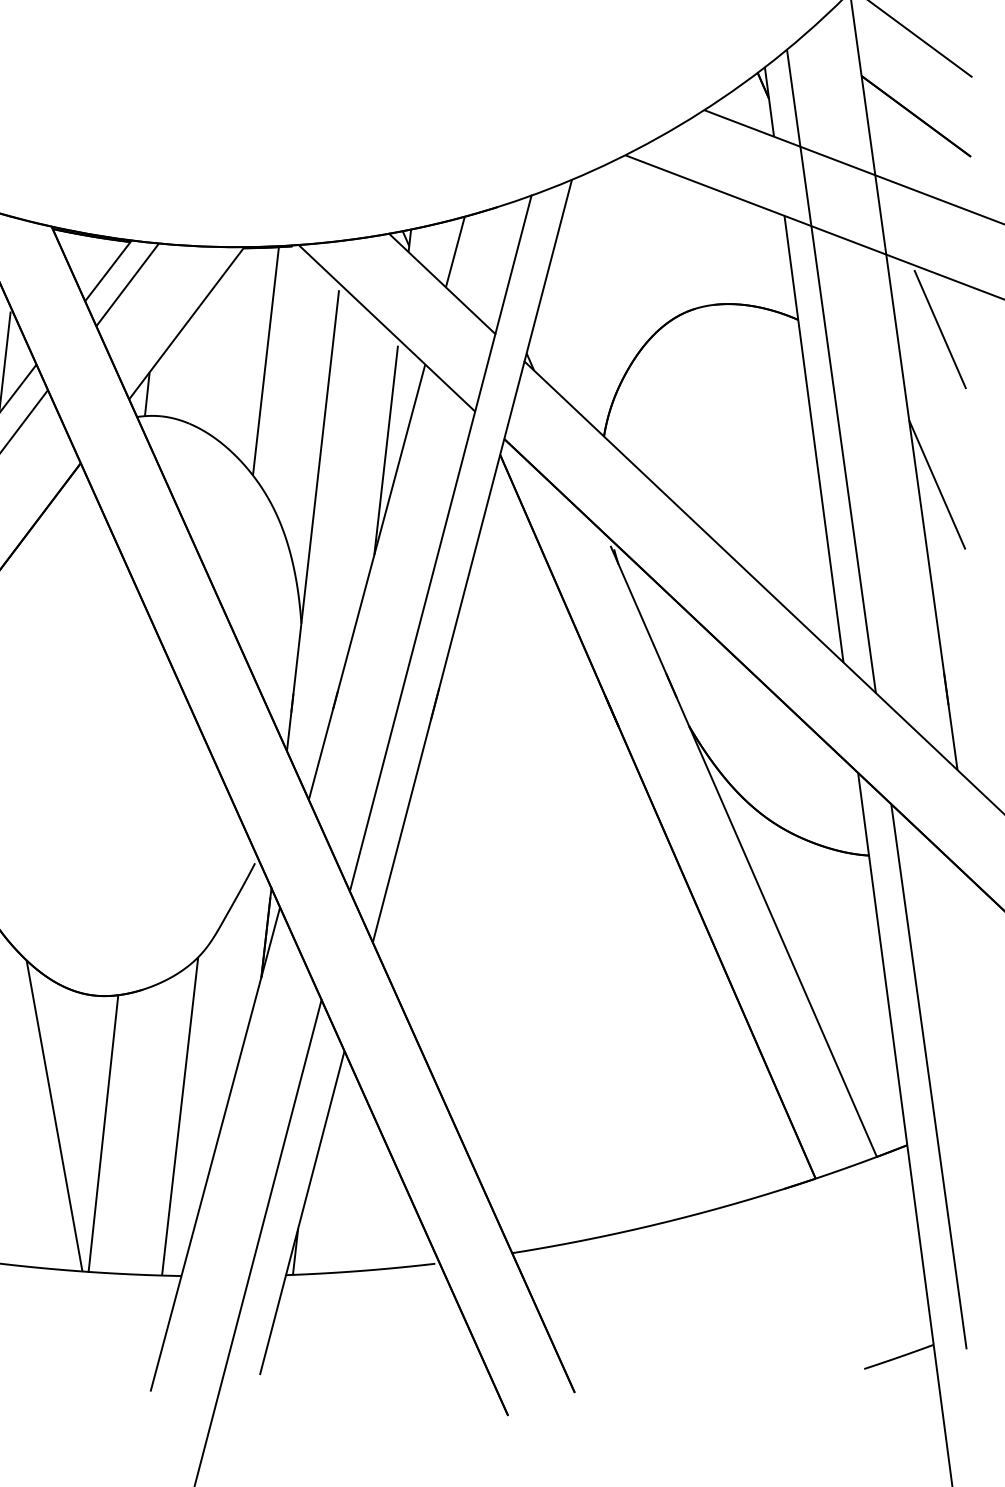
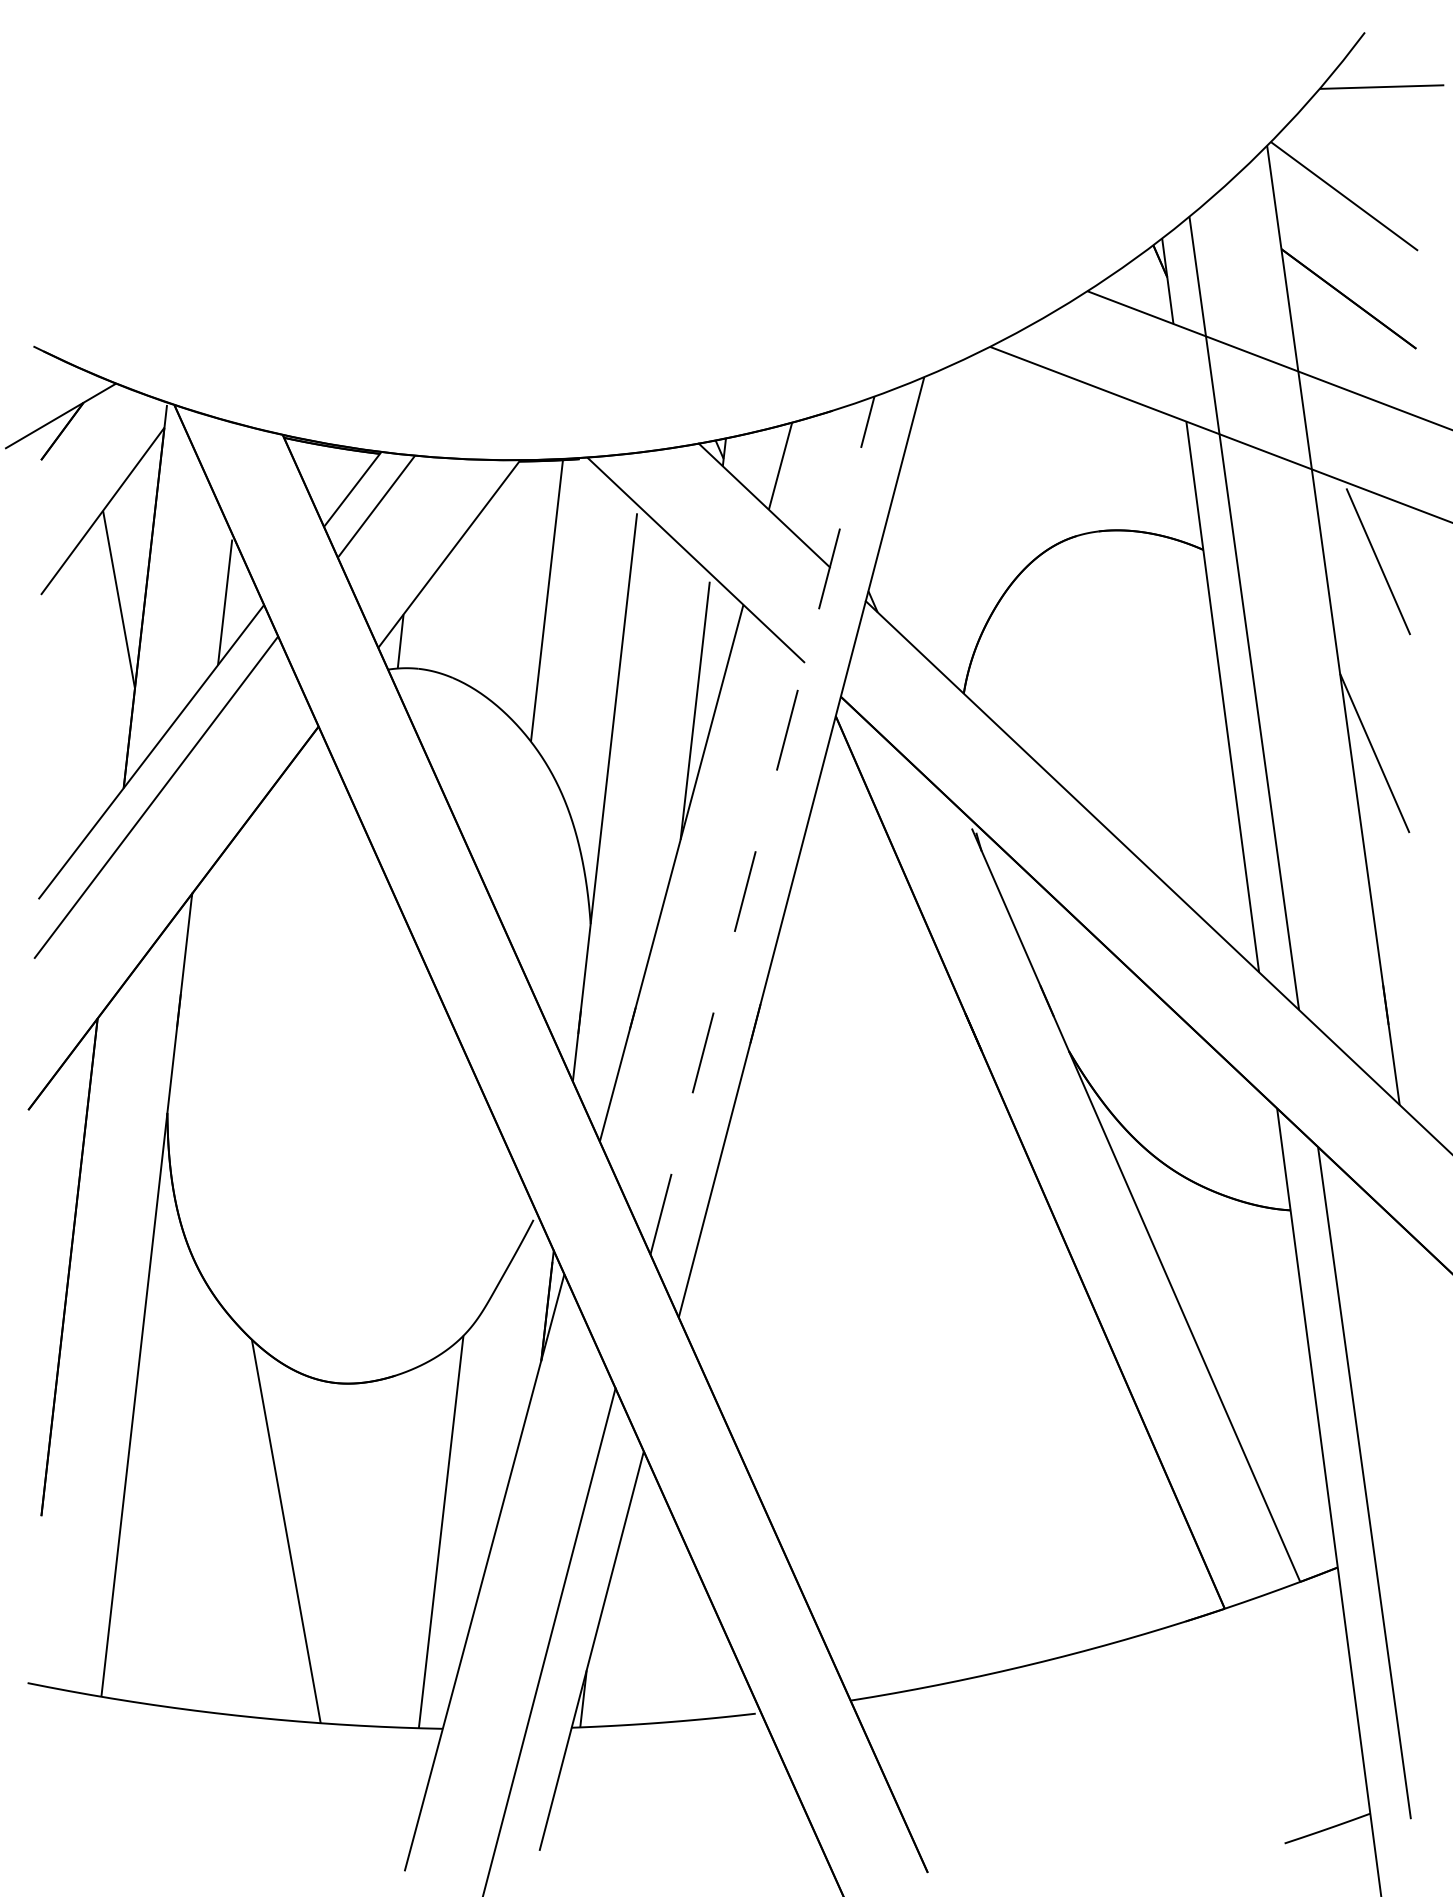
line: (440, 543) -> (762, 825), solid -> dashed
line: (103, 1133) -> (346, 1552), removed

